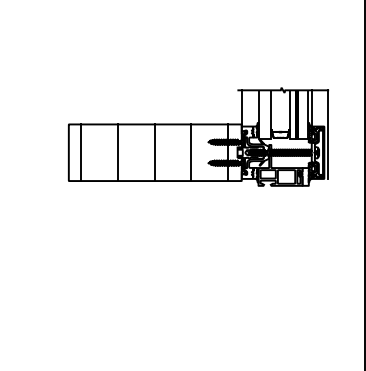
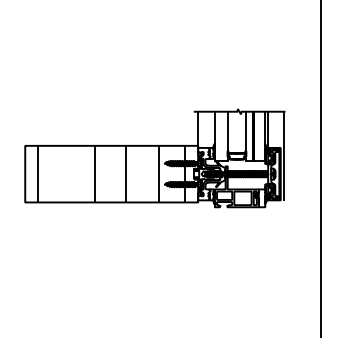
line: (118, 152) -> (94, 173), moved
line: (154, 152) -> (125, 173), moved
line: (191, 152) -> (158, 173), moved

